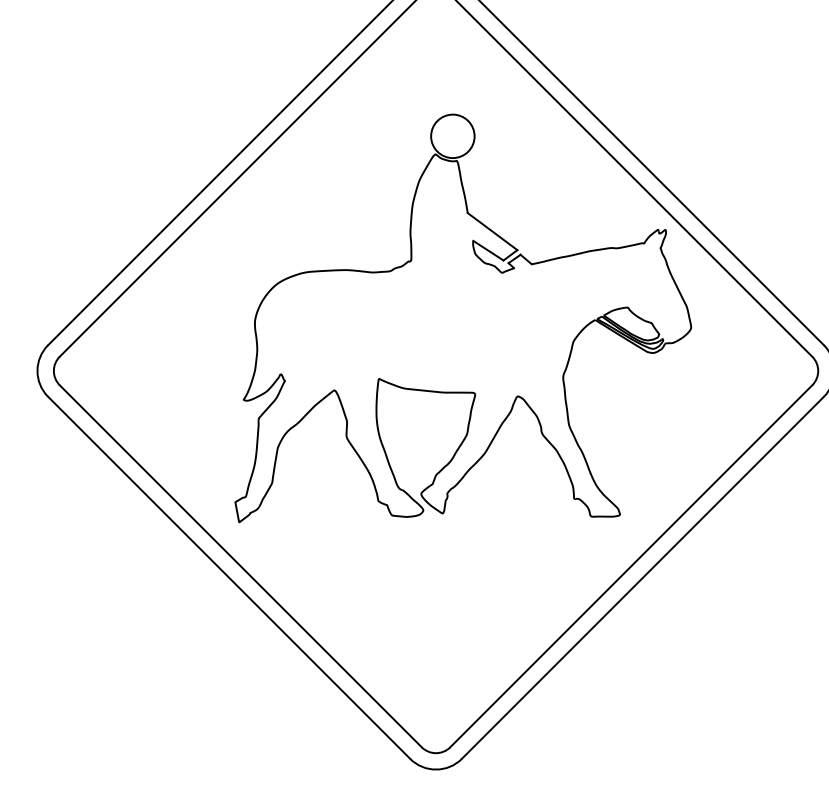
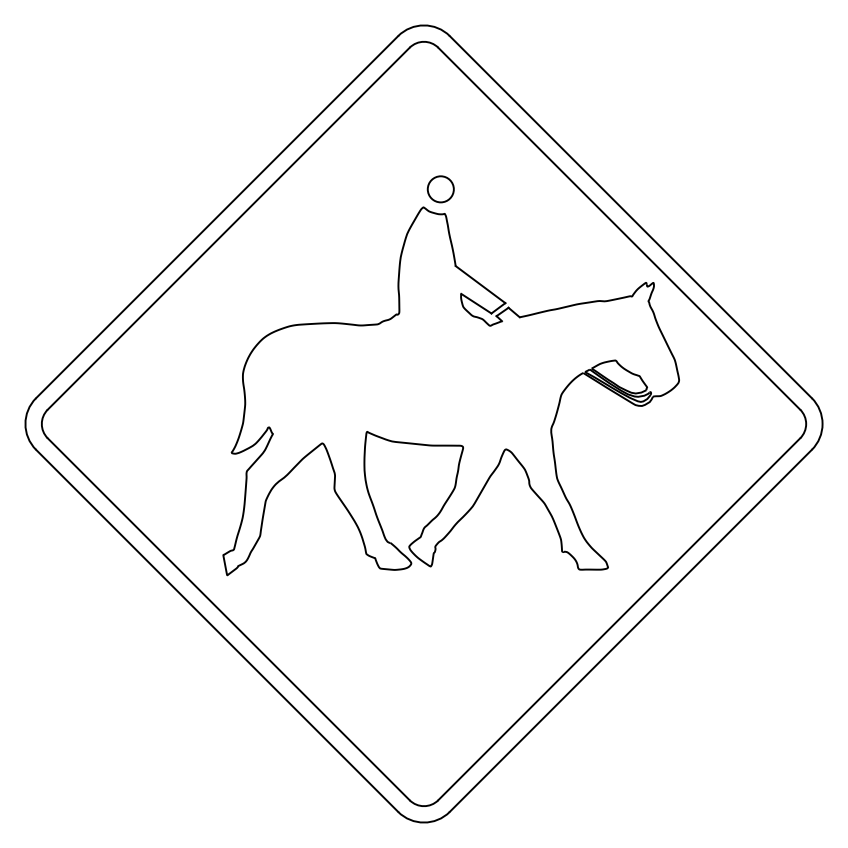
circle: (452, 136) -> (440, 189), size x0.6

